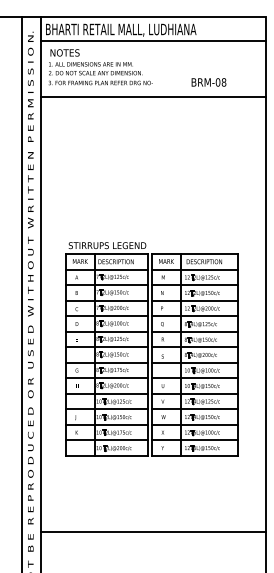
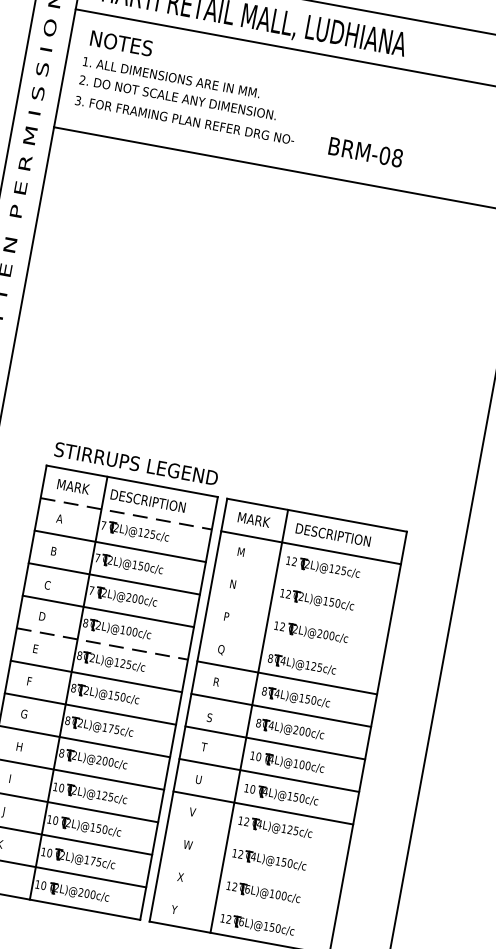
text: (208, 82) -> (364, 152), moved
line: (107, 269) -> (127, 513), solid -> dashed
line: (195, 285) -> (305, 581), removed
line: (195, 300) -> (299, 612), removed
line: (195, 316) -> (293, 646), removed
line: (107, 331) -> (103, 643), solid -> dashed
line: (195, 409) -> (257, 841), removed
line: (195, 424) -> (252, 872), removed
line: (195, 440) -> (245, 906), removed

